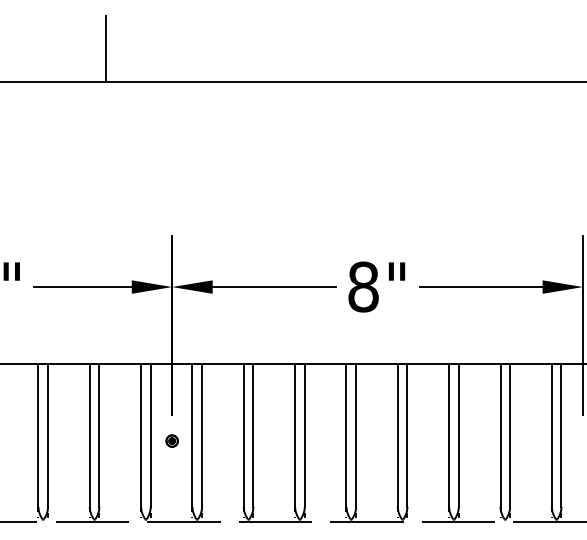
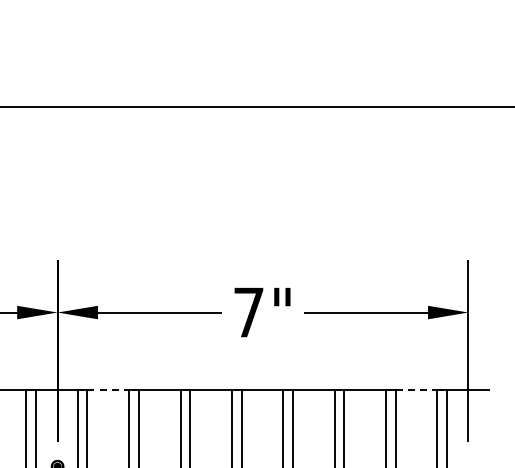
text: (363, 286) -> (248, 311), 8" -> 7"
line: (222, 364) -> (107, 389), solid -> dashed
line: (531, 364) -> (416, 389), solid -> dashed

